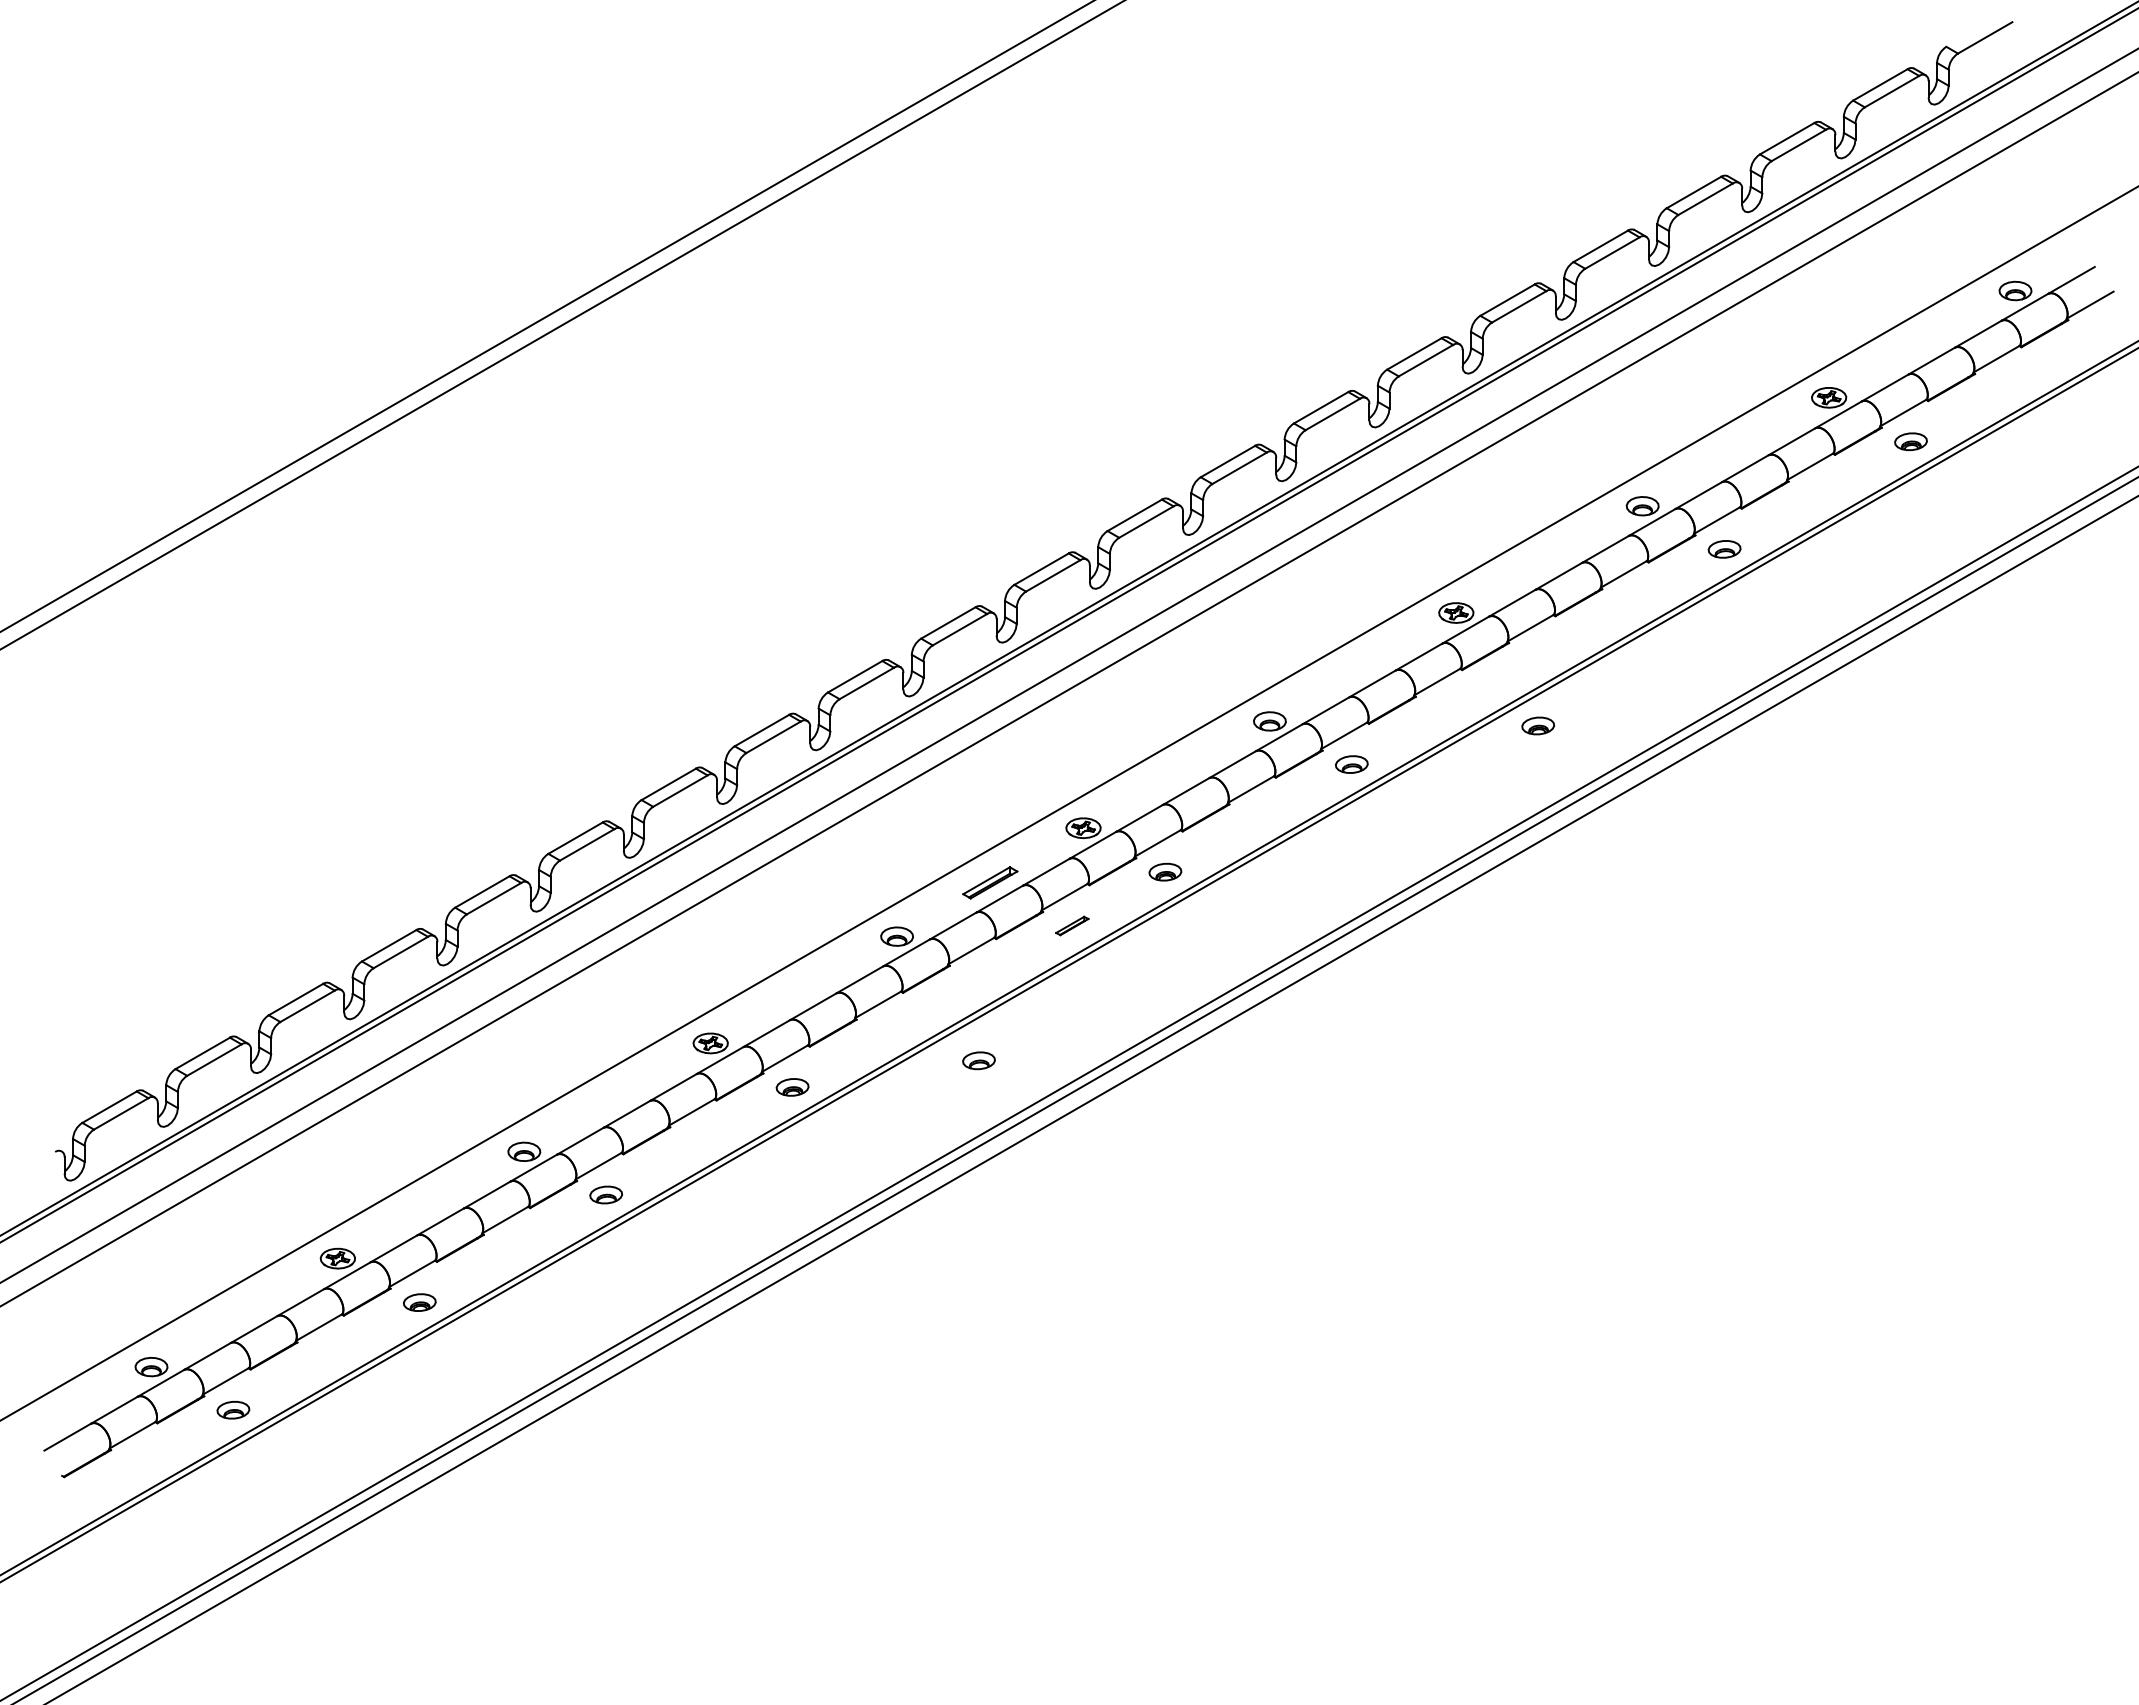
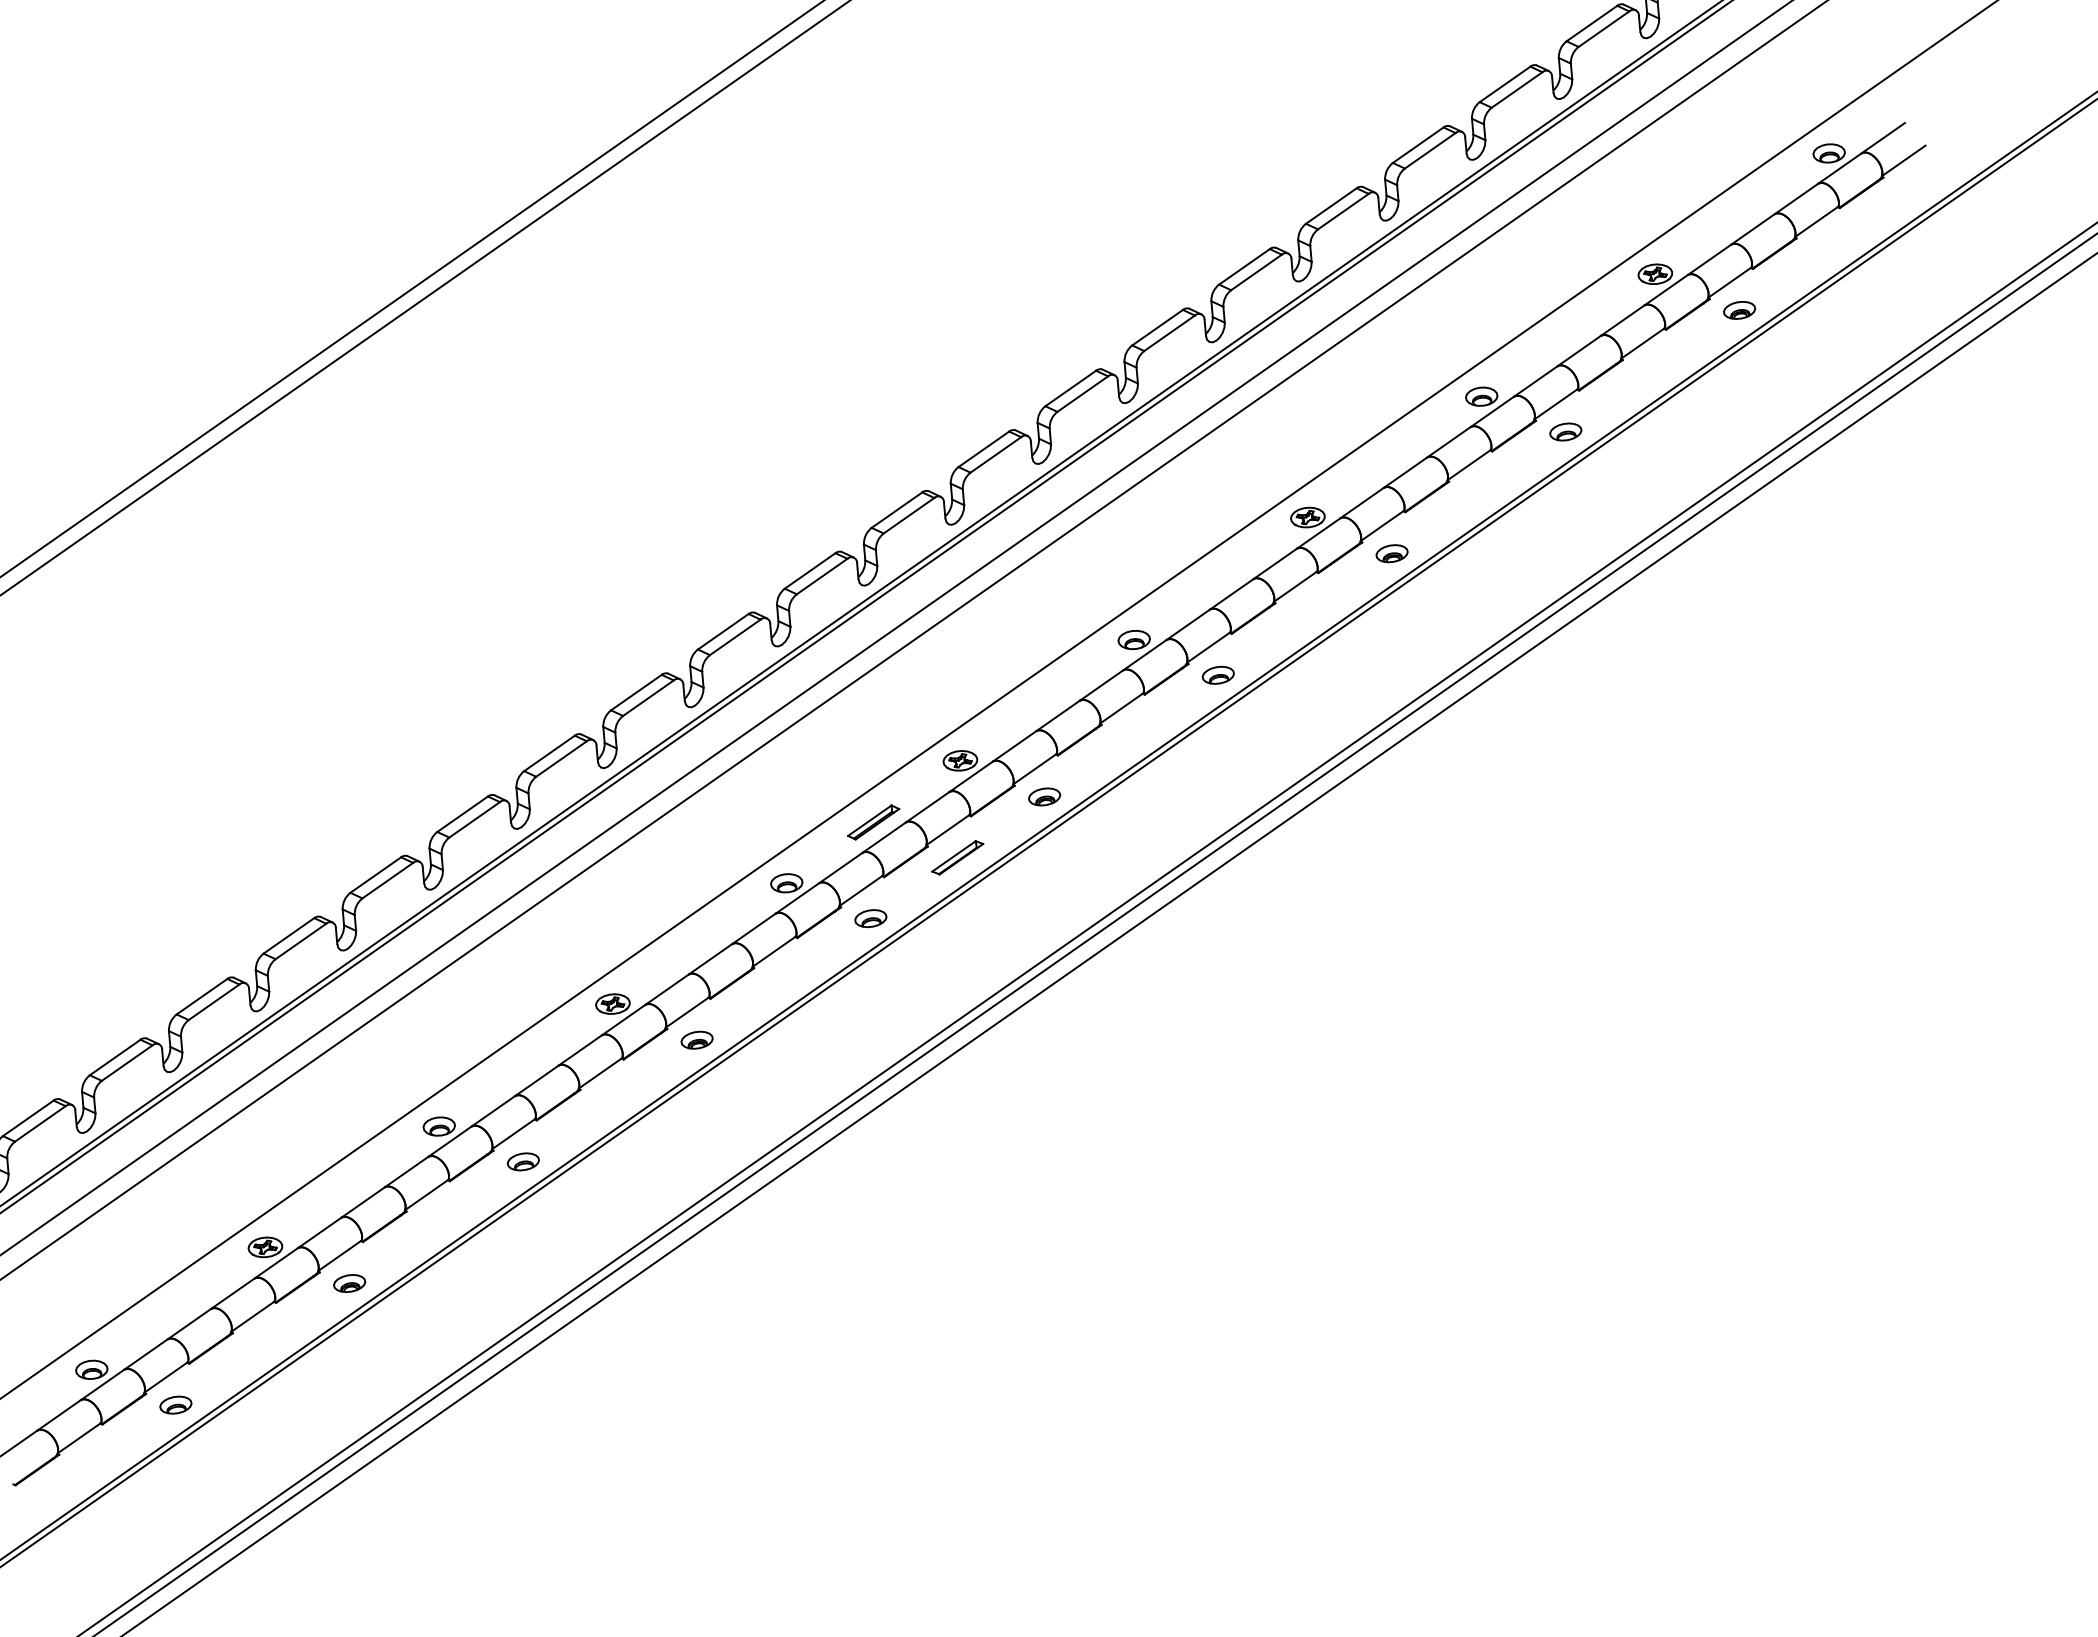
part: (1538, 725) -> (1392, 553), moved
part: (1072, 925) -> (957, 857), size x1.67
part: (978, 1060) -> (870, 918), moved

